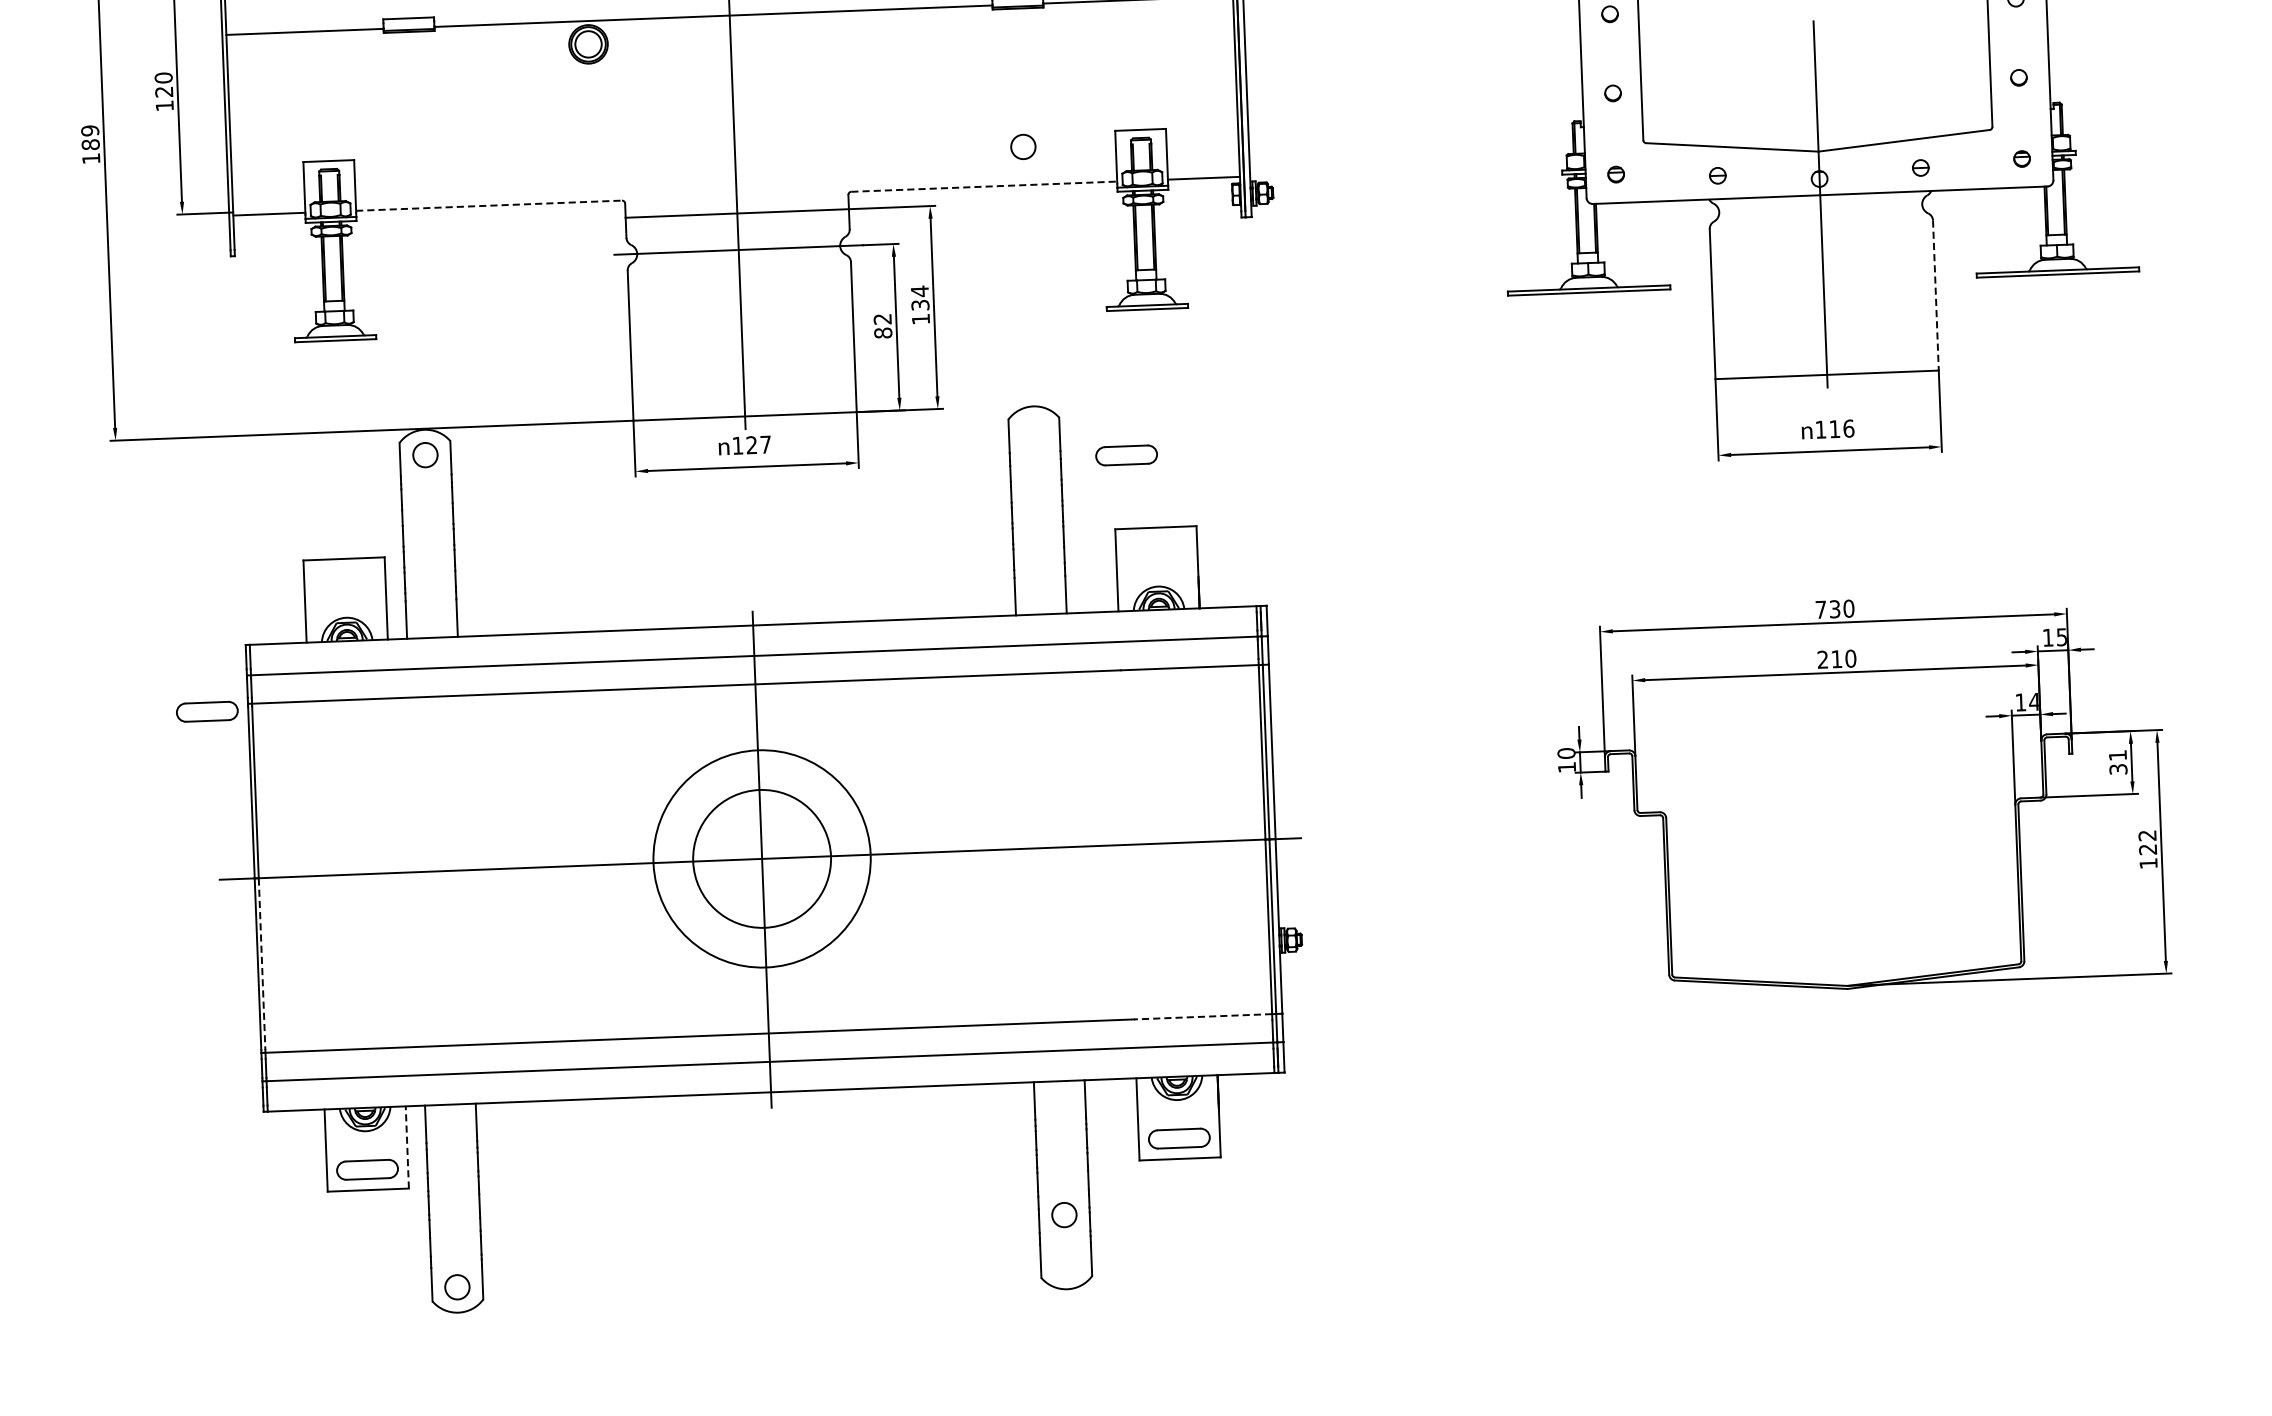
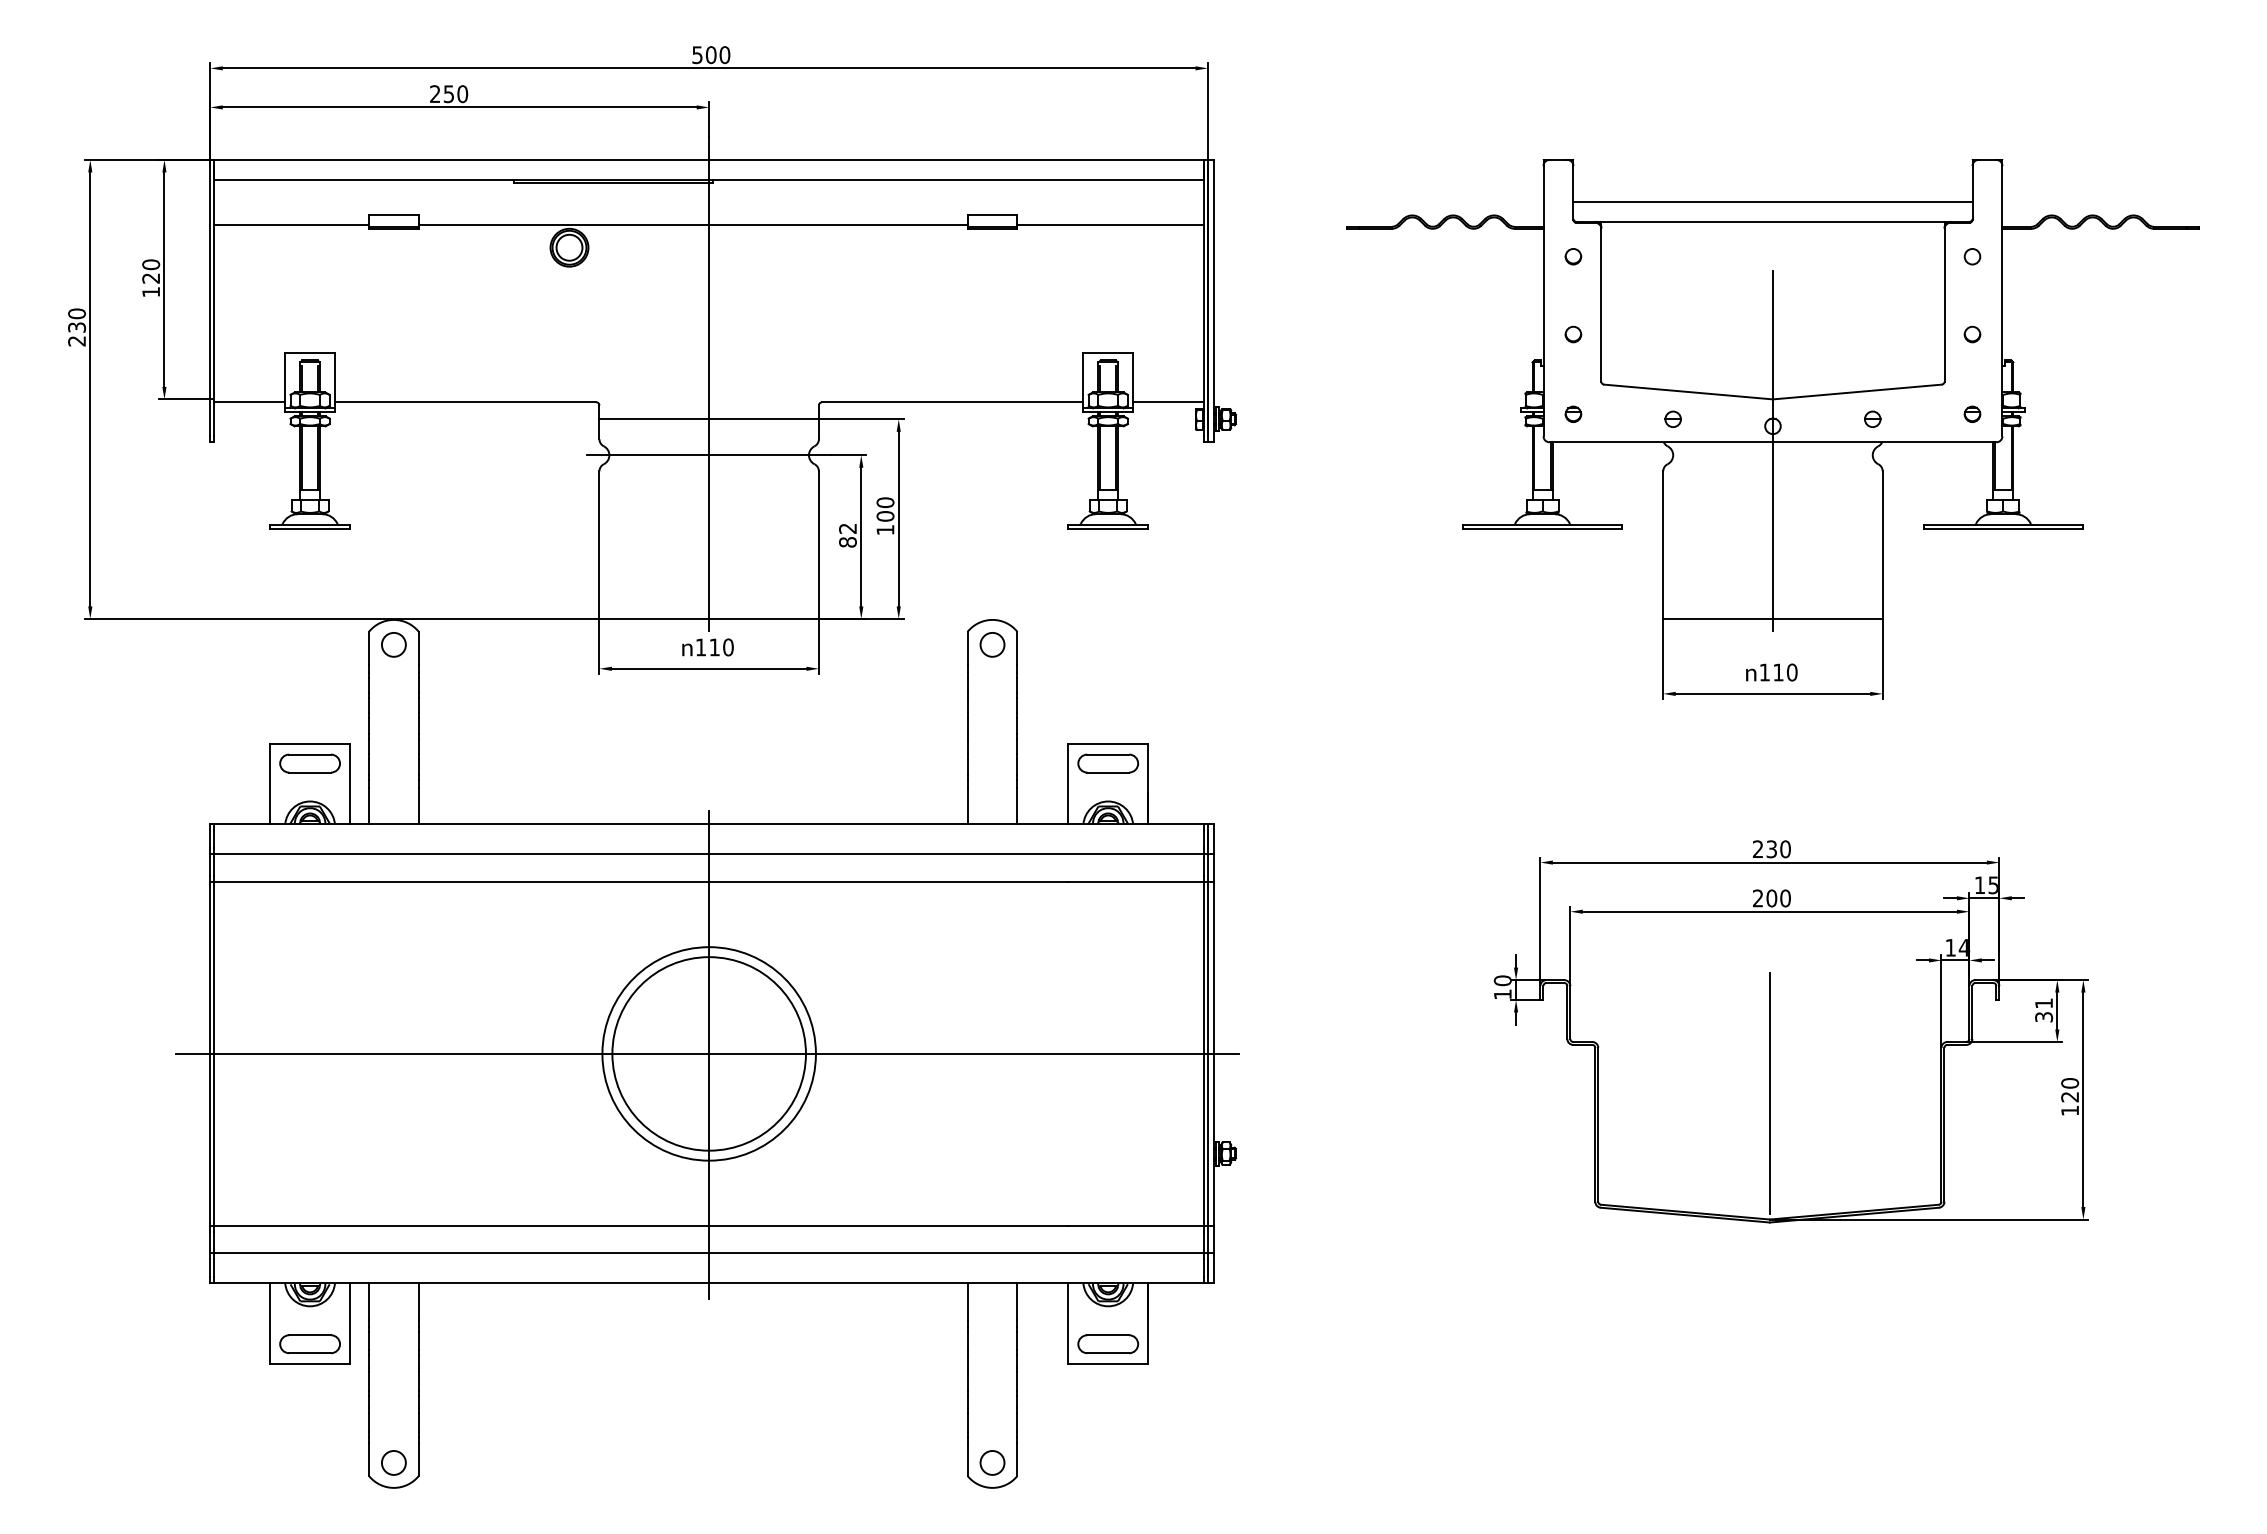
text: (90, 144) -> (76, 327), 189 -> 230
circle: (1023, 146) -> (992, 644), moved
line: (984, 186) -> (952, 402), dashed -> solid
line: (488, 205) -> (465, 402), dashed -> solid
line: (1935, 295) -> (1882, 545), dashed -> solid
text: (920, 298) -> (885, 509), 134 -> 100
text: (1849, 428) -> (1792, 672), 116 -> 110
text: (758, 445) -> (721, 647), 127 -> 110
part: (1126, 455) -> (1108, 763), moved
text: (1821, 608) -> (1758, 848), 730 -> 230
text: (1836, 659) -> (1771, 898), 210 -> 200
part: (206, 711) -> (309, 763), moved
text: (2147, 835) -> (2070, 1083), 122 -> 120
line: (1842, 857) -> (1769, 1093), added
circle: (761, 858) -> (708, 1053), size x1.43
line: (262, 964) -> (214, 1138), dashed -> solid
line: (1203, 1016) -> (1136, 1225), dashed -> solid
line: (407, 1147) -> (350, 1323), dashed -> solid
circle: (1064, 1214) -> (992, 1462), moved

